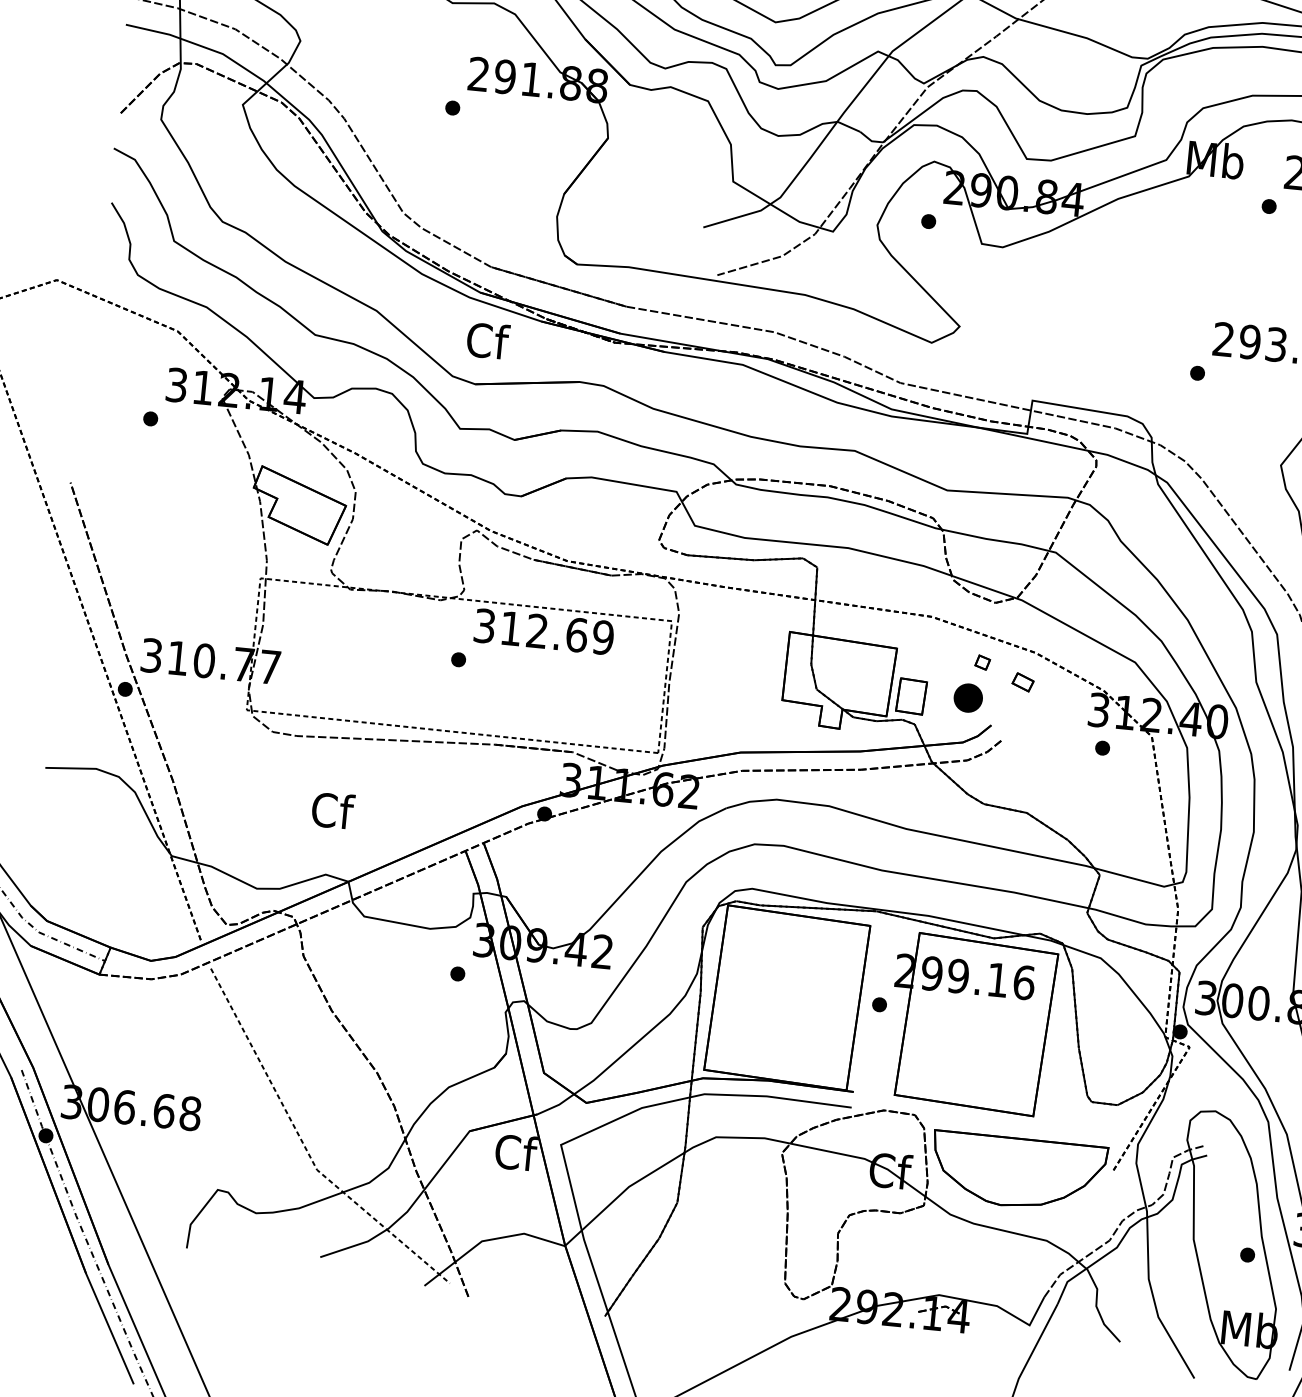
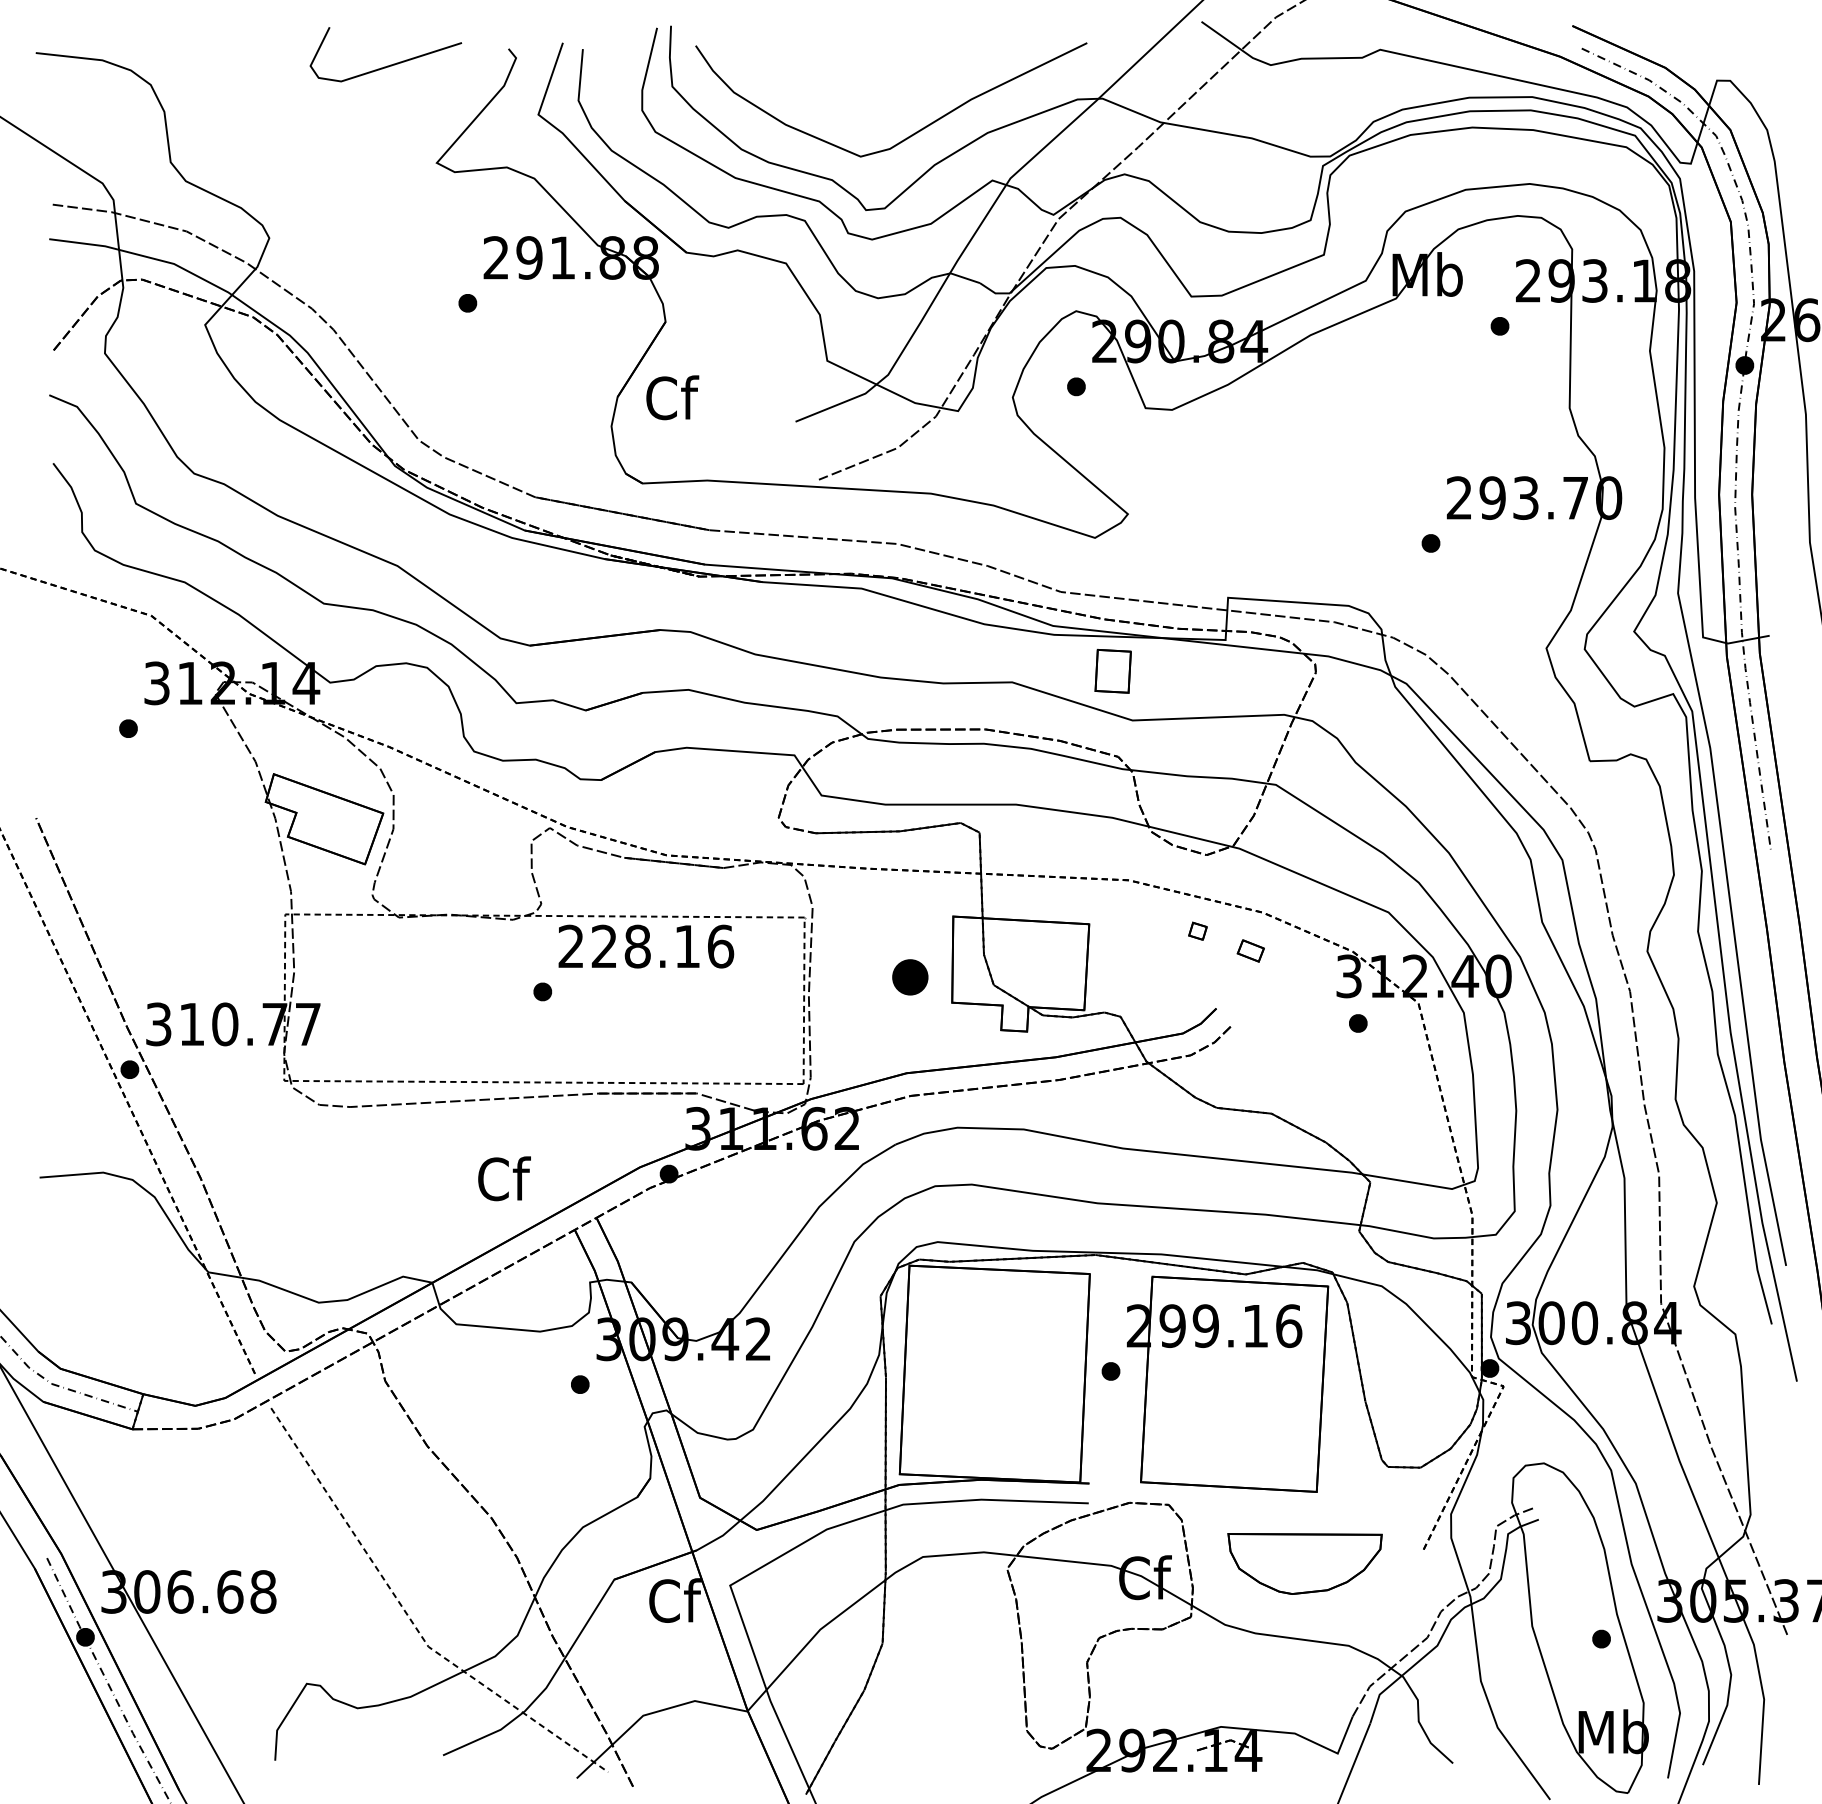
text: (488, 340) -> (672, 397), moved
text: (544, 631) -> (646, 946), 312.69 -> 228.16
part: (910, 696) -> (1112, 671), moved
part: (968, 698) -> (910, 977), moved
text: (333, 810) -> (504, 1178), moved
part: (1018, 1172) -> (1304, 1563), size x0.7

